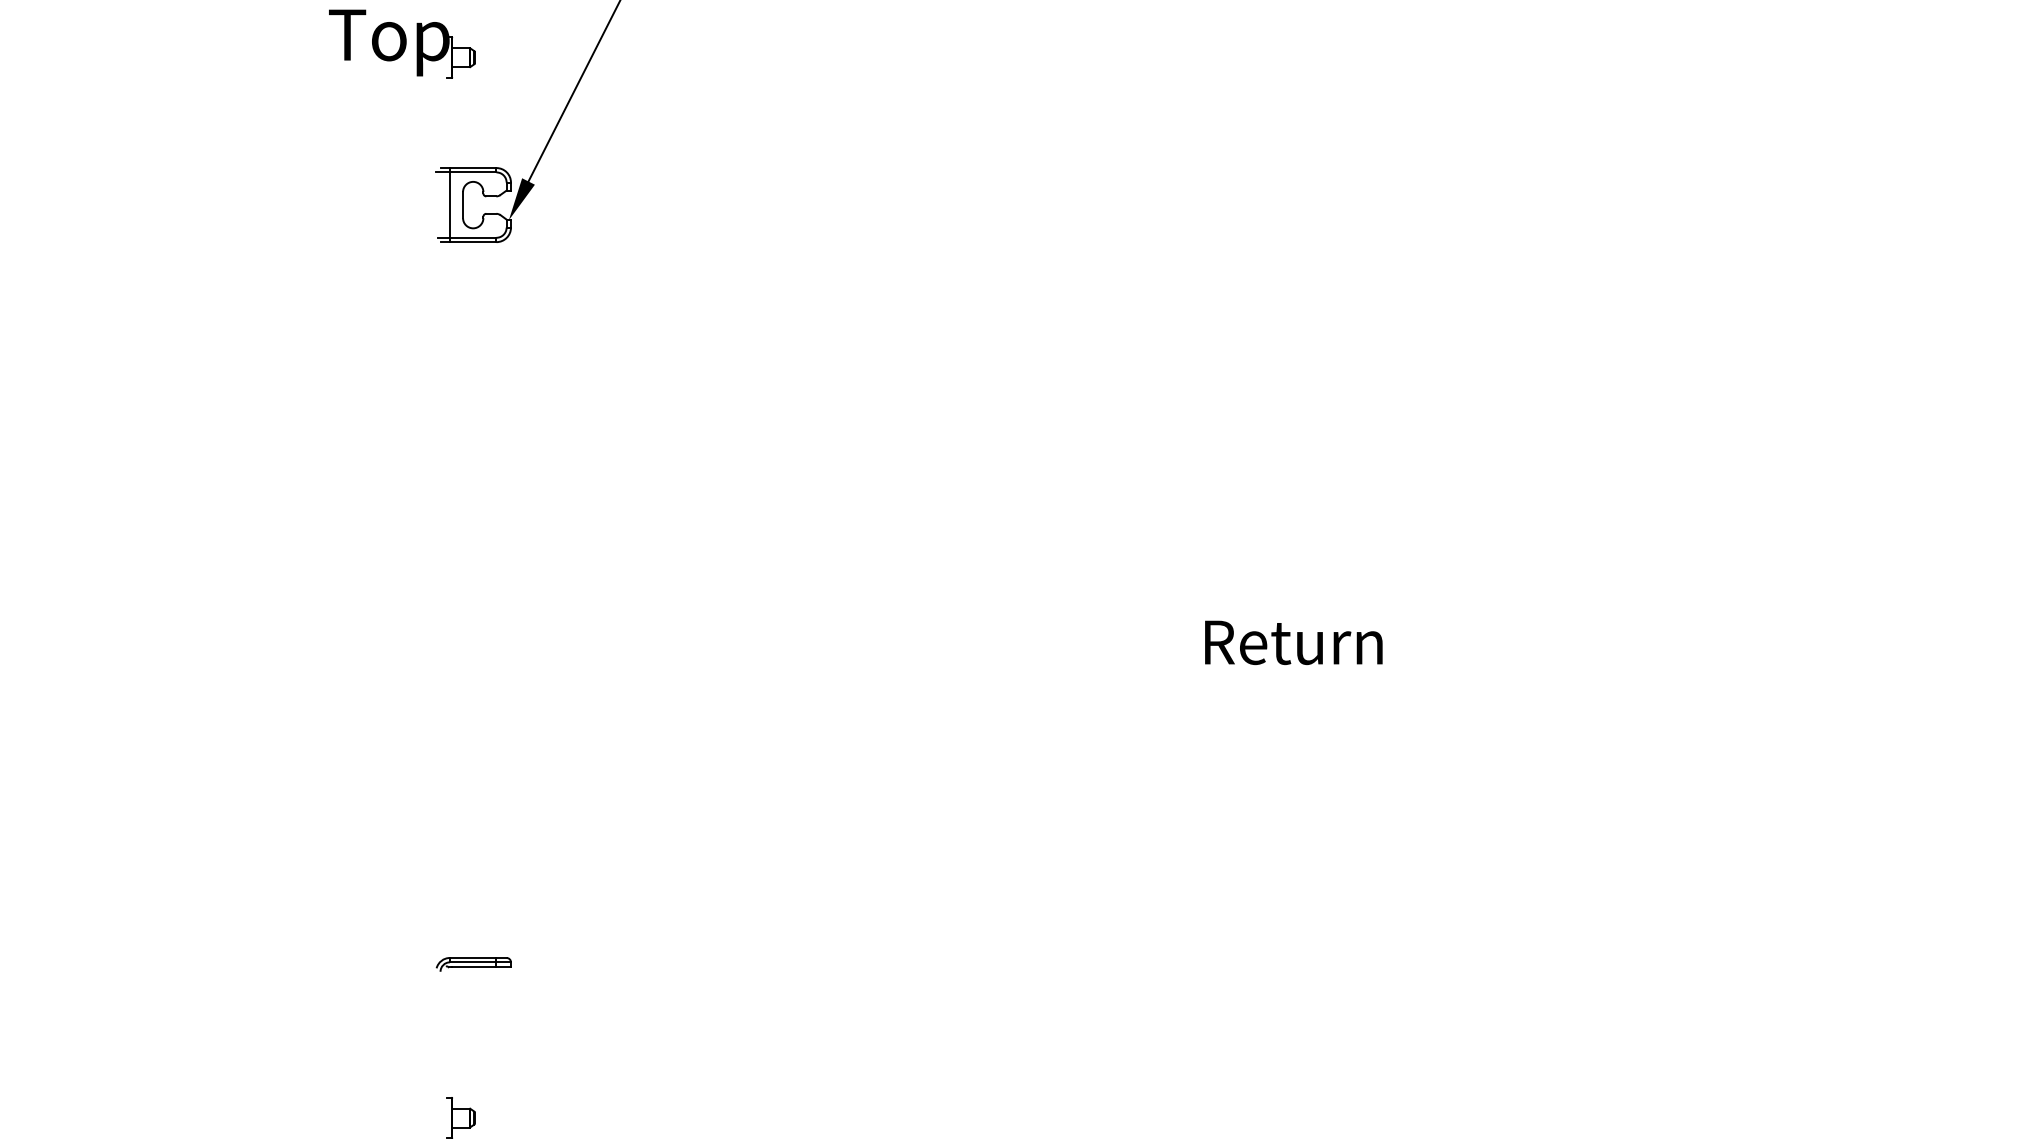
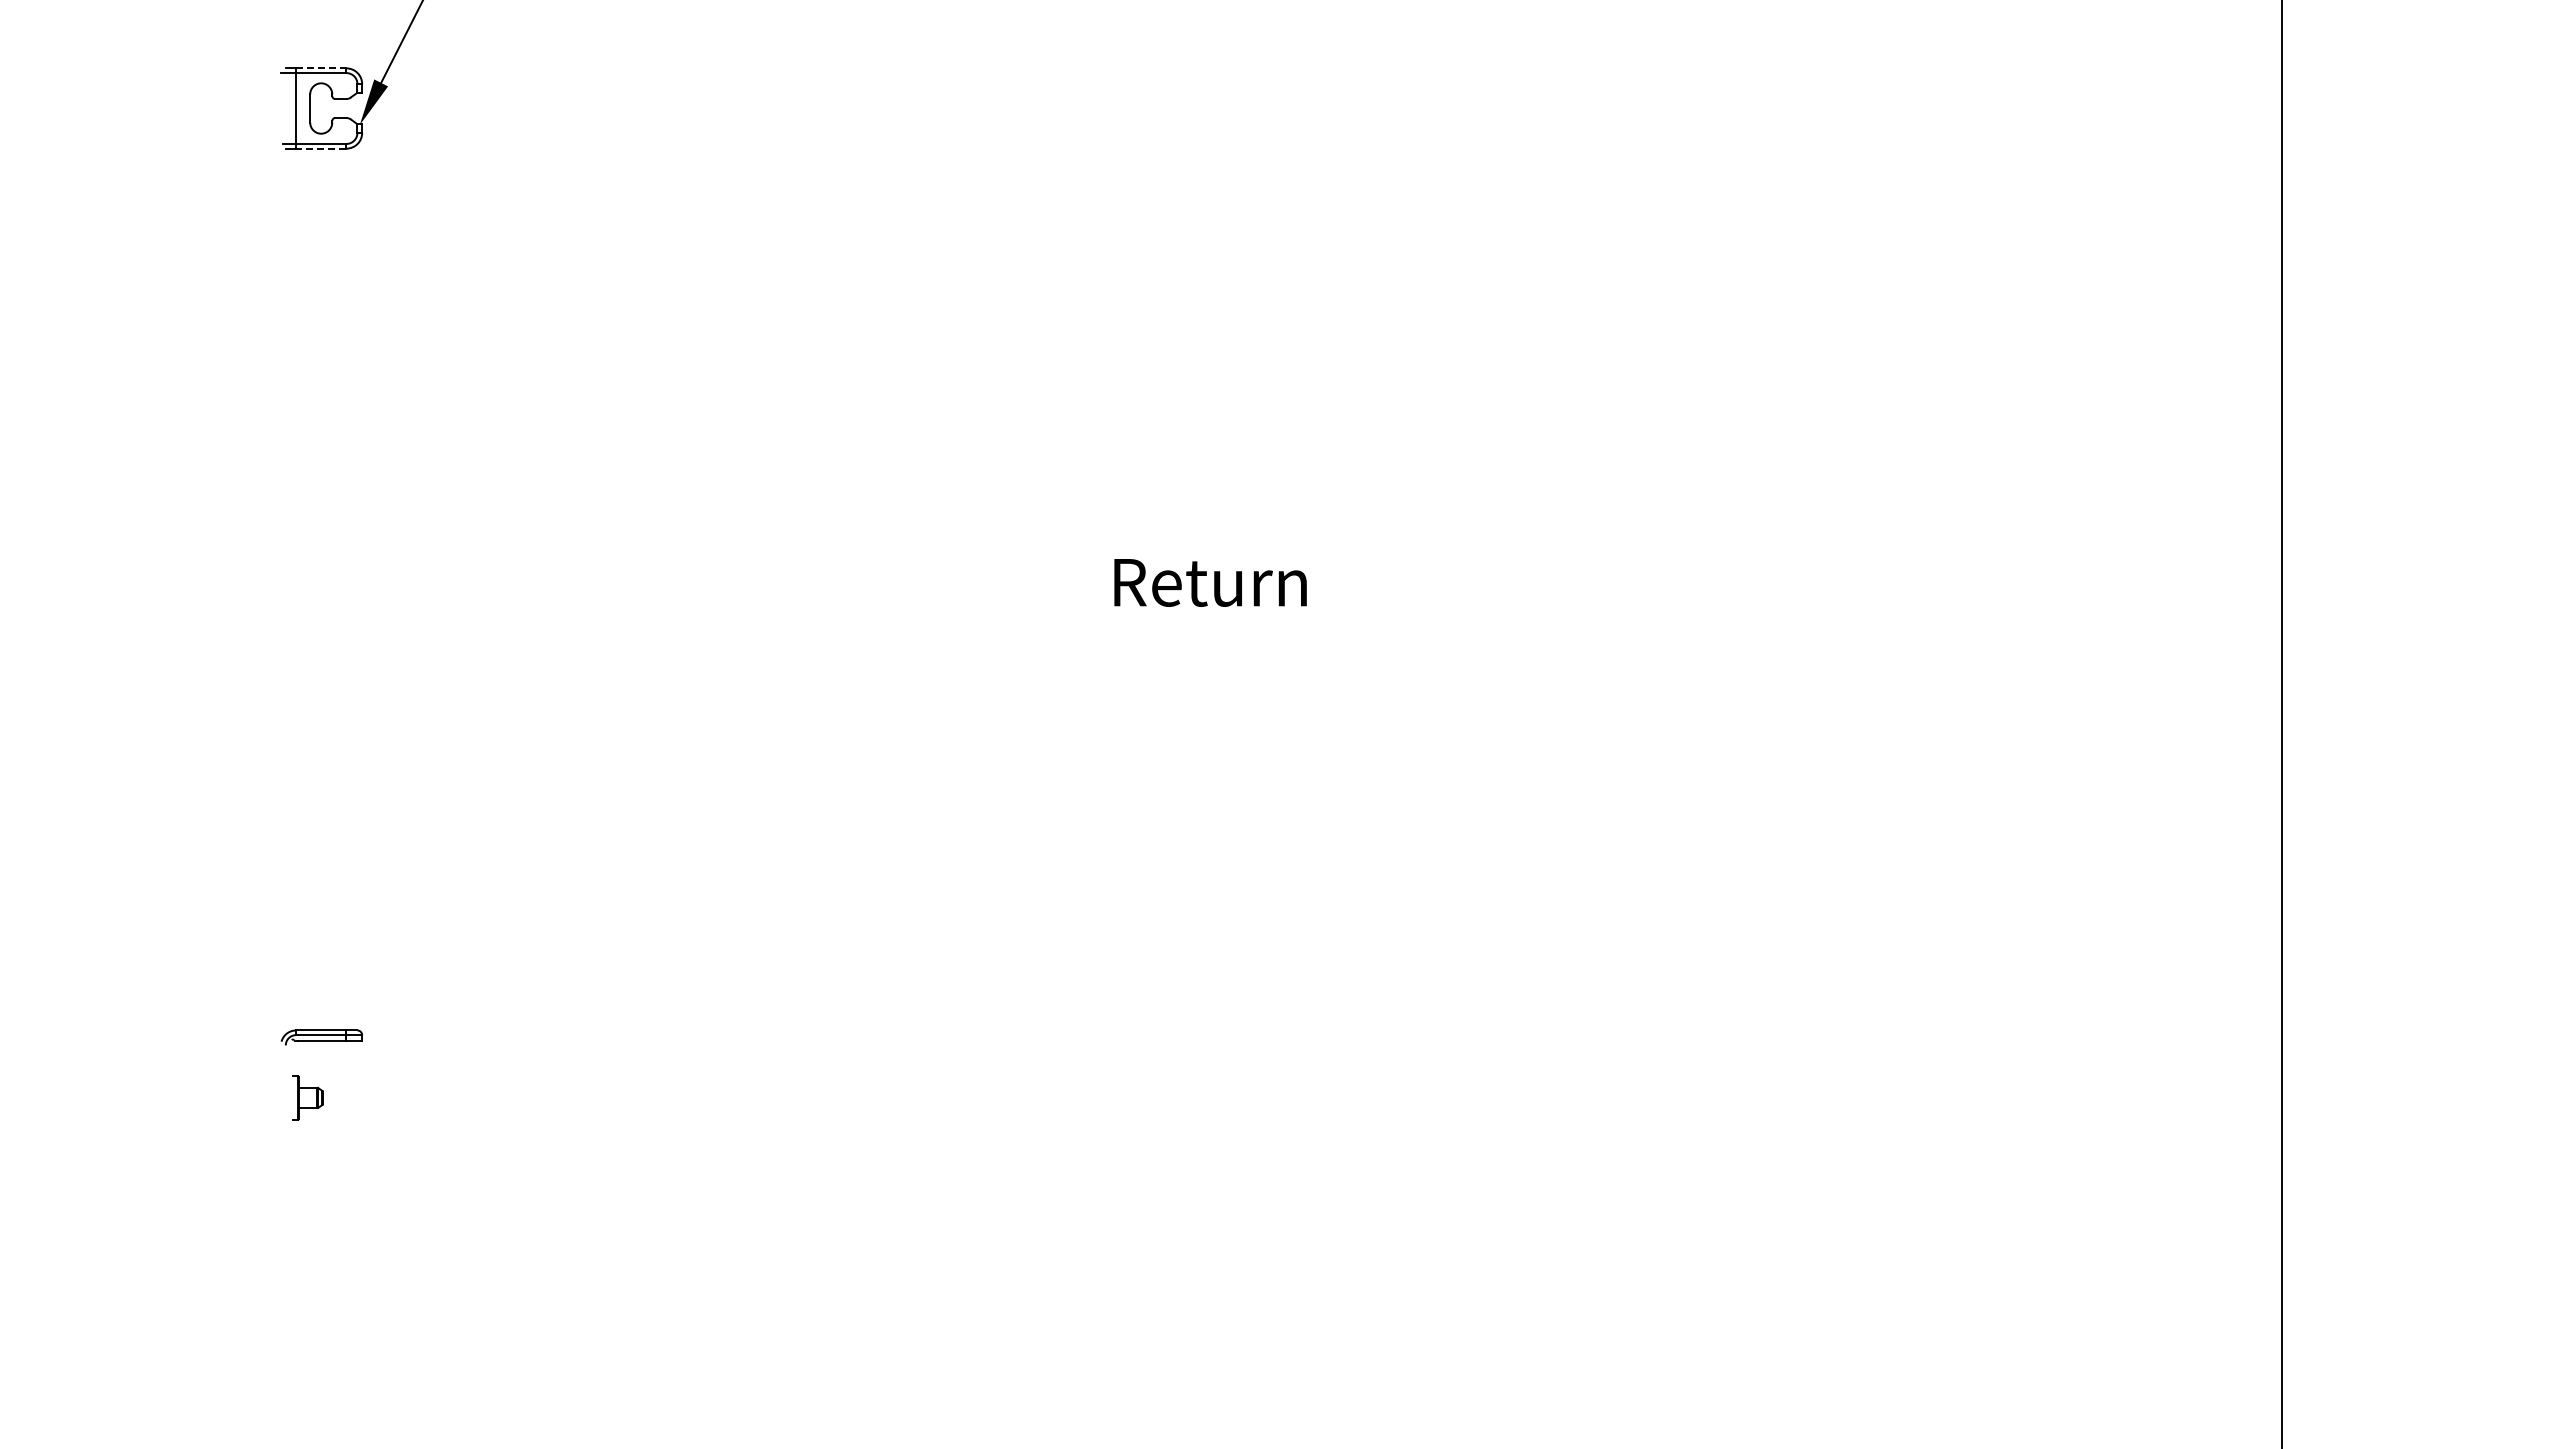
line: (473, 168) -> (321, 68), solid -> dashed
line: (472, 241) -> (320, 148), solid -> dashed
part: (473, 964) -> (321, 1037), moved

